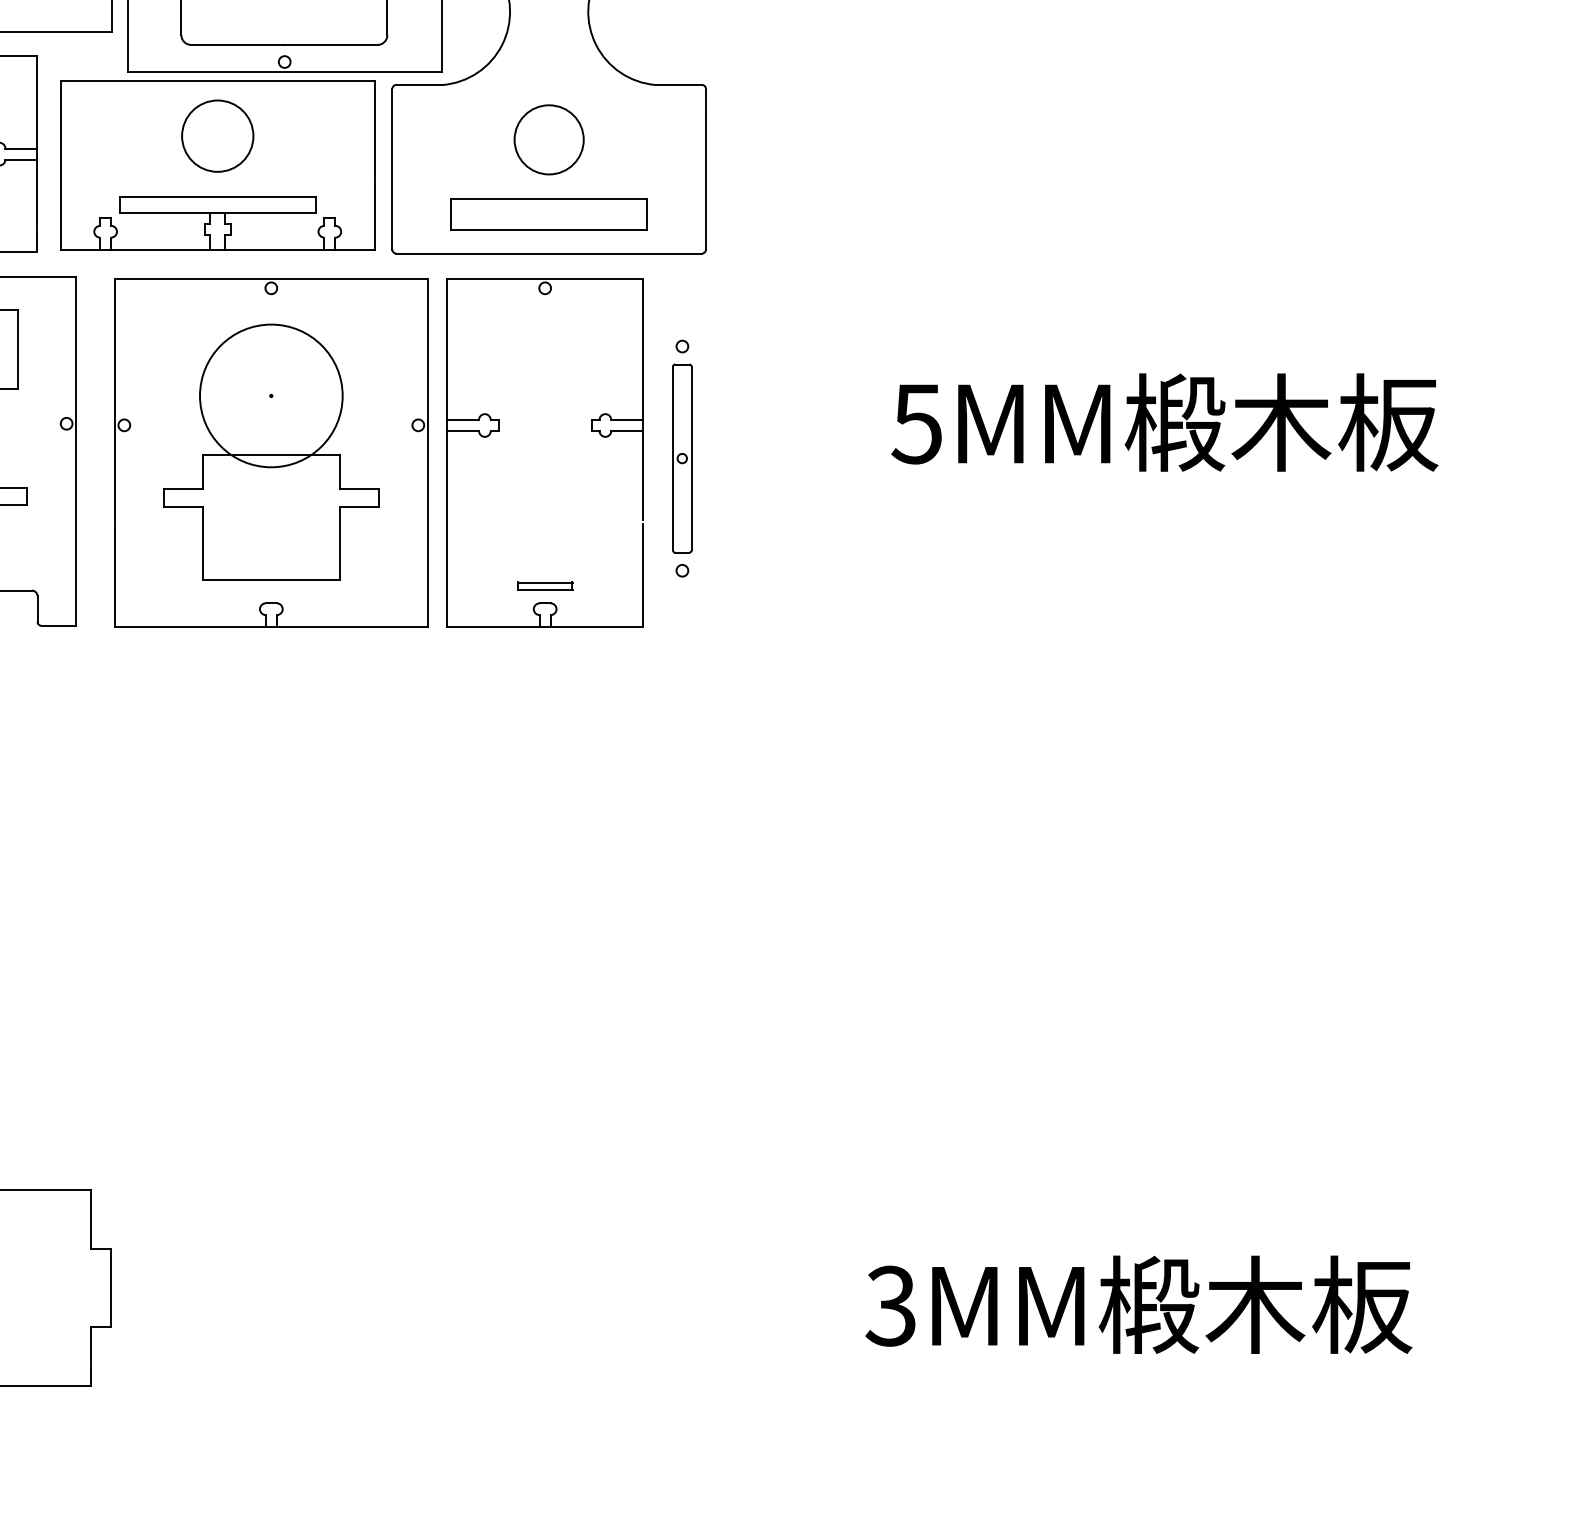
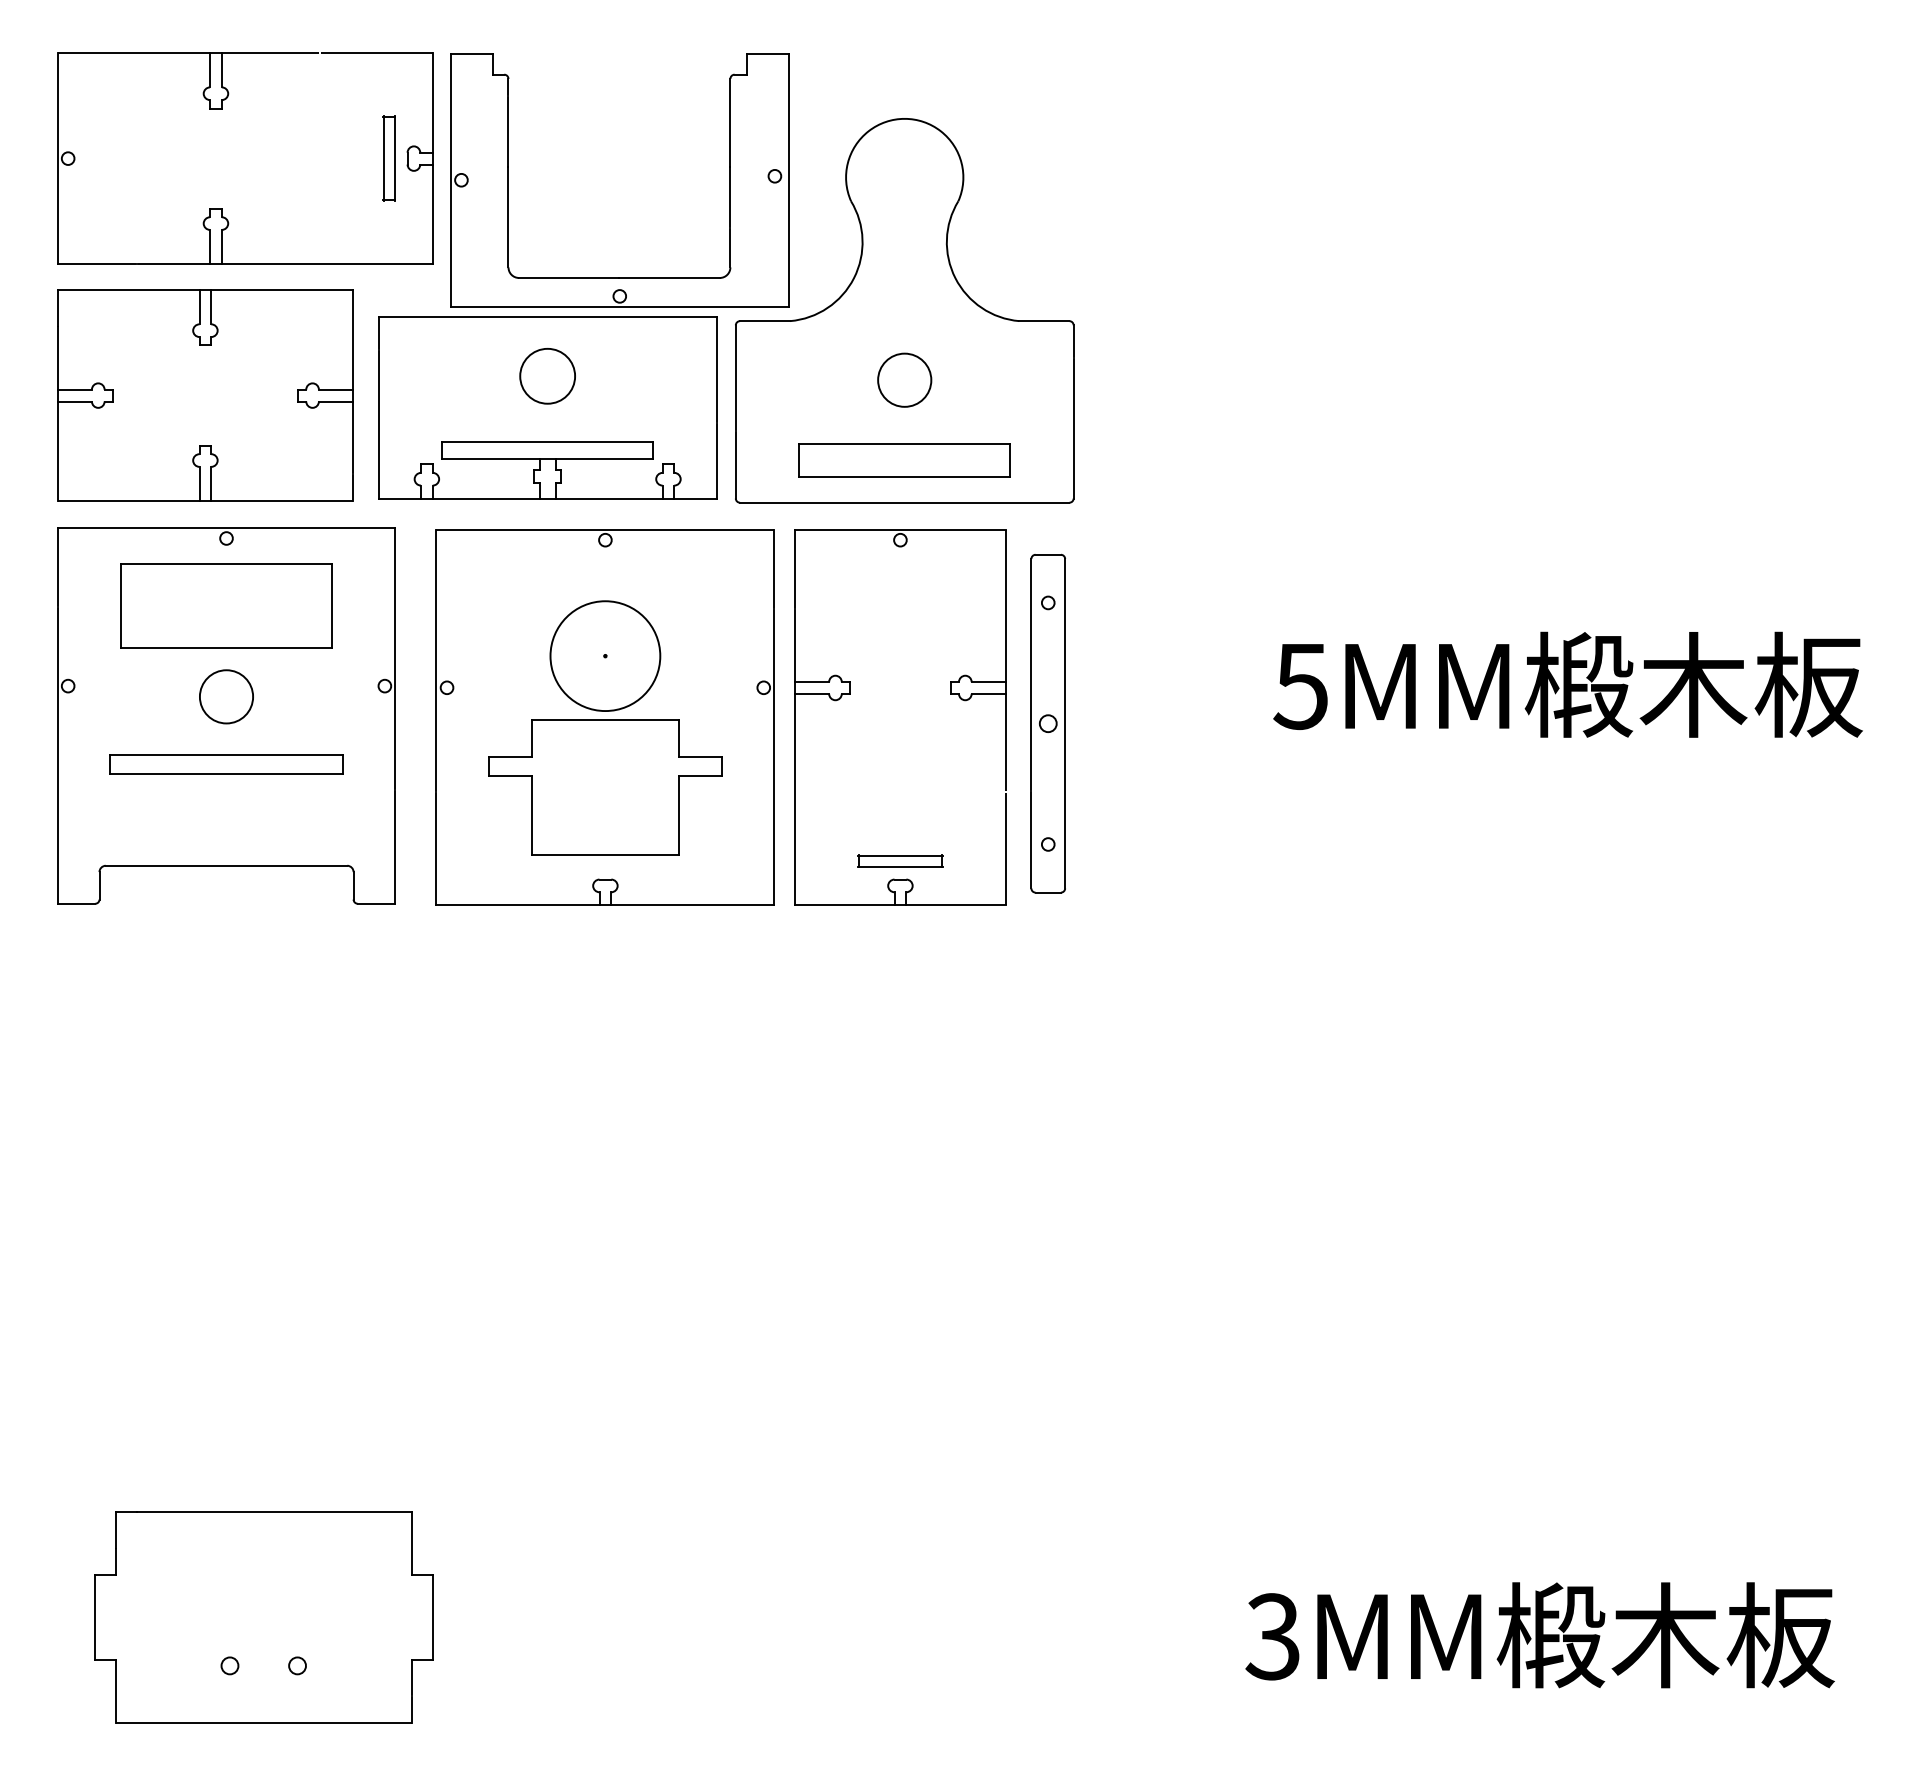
circle: (217, 135) -> (547, 375), size x0.71
circle: (548, 139) -> (904, 379), size x0.71
circle: (271, 396) -> (605, 656), size x0.71
part: (681, 458) -> (1047, 723), size x1.67
part: (545, 585) -> (900, 860), size x1.43

